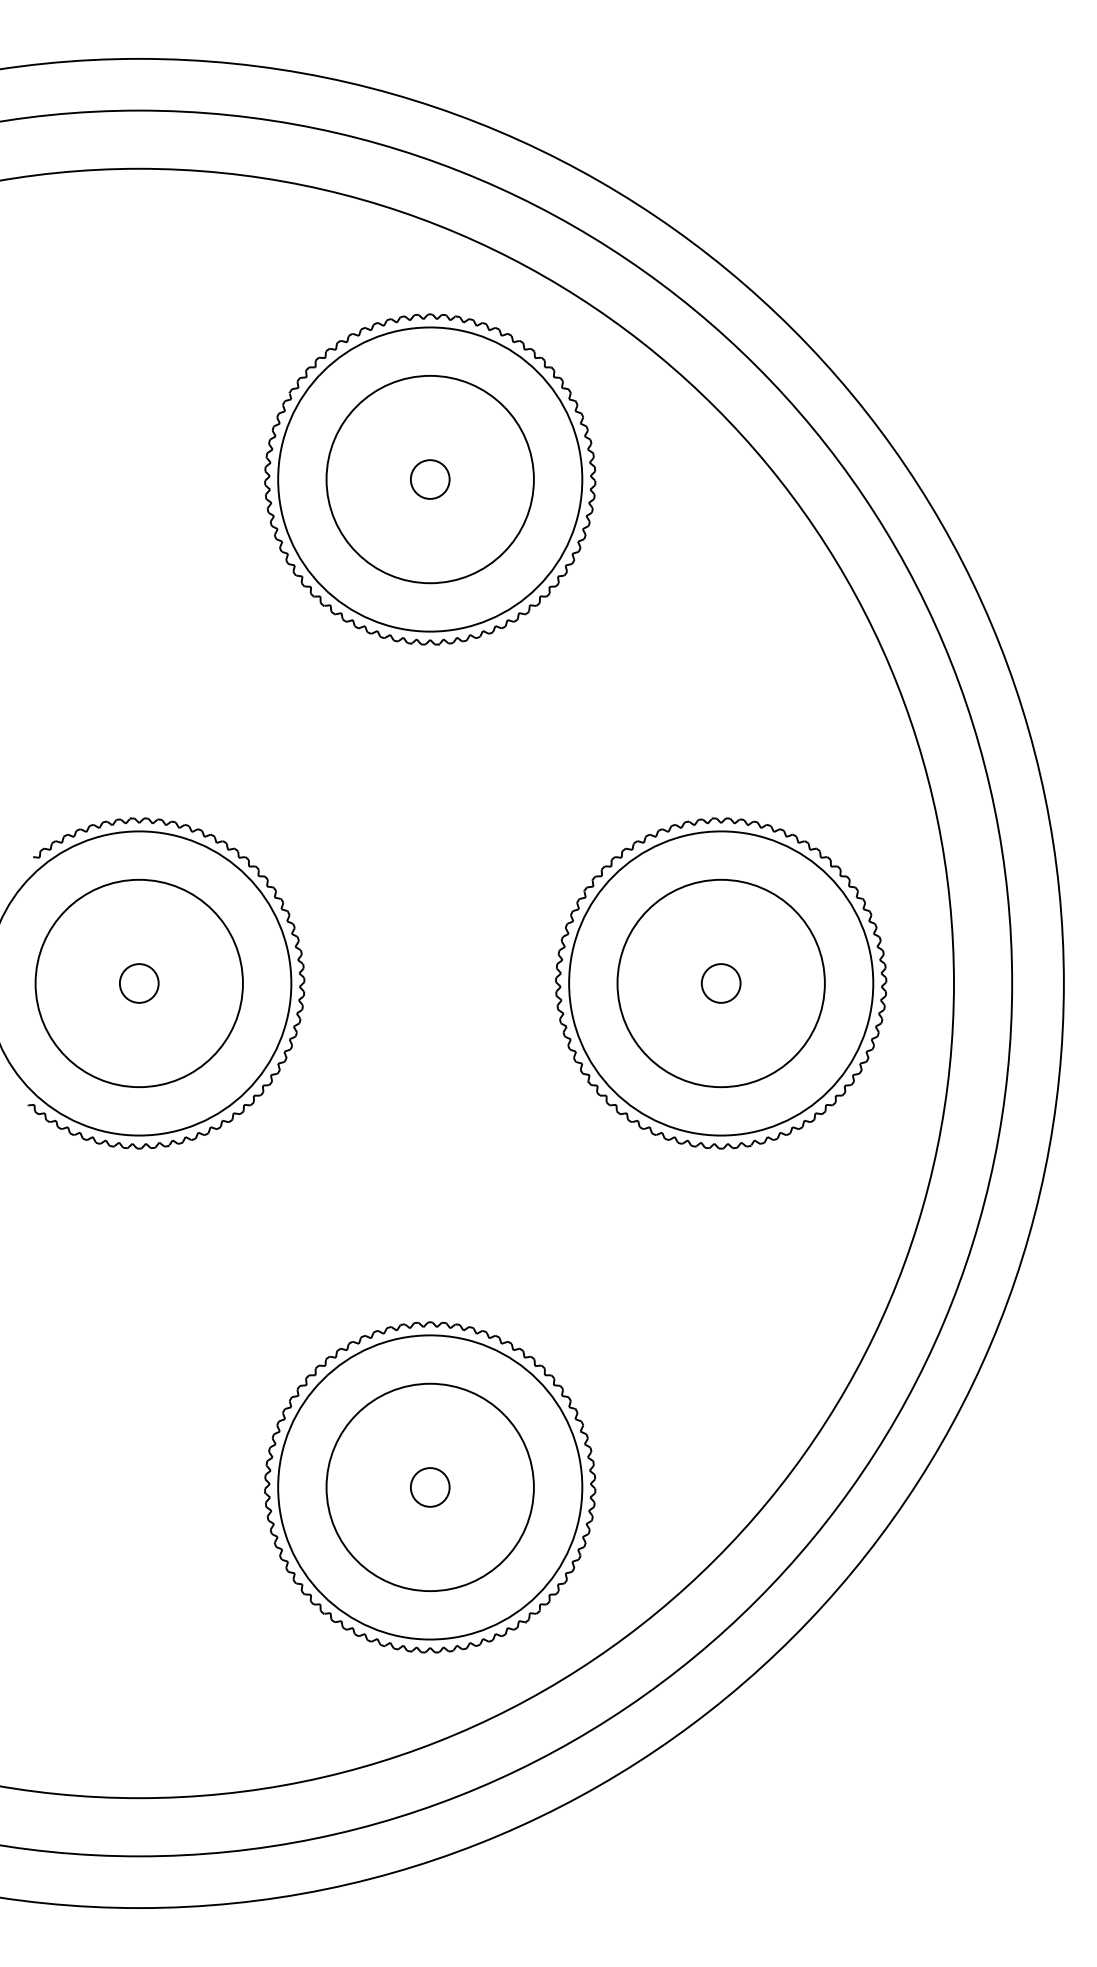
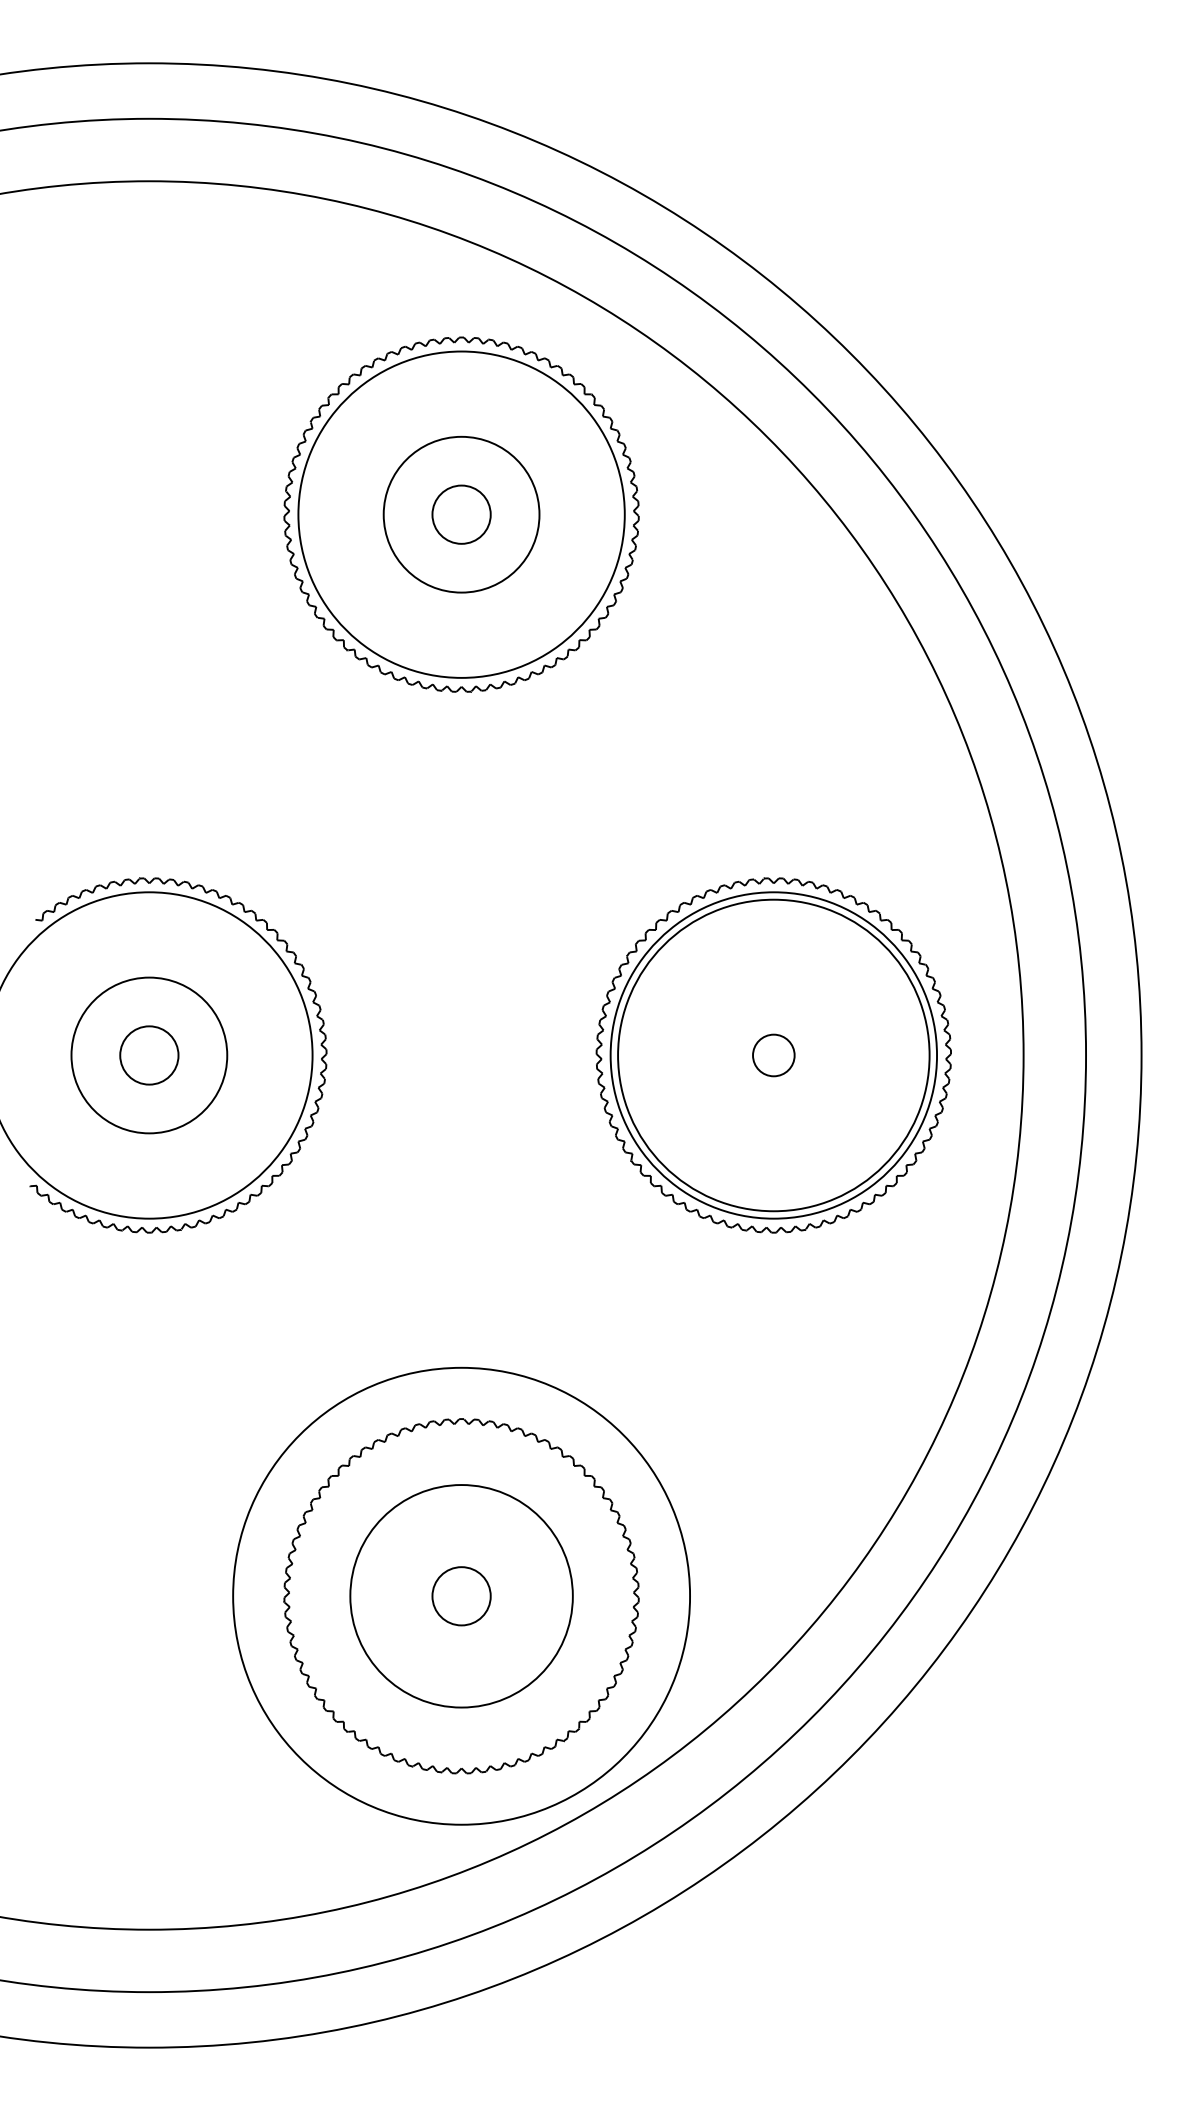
circle: (430, 479) -> (461, 514), size x0.7
circle: (430, 479) -> (461, 514), size x1.4
circle: (139, 983) -> (149, 1055), size x0.7
circle: (139, 983) -> (149, 1055), size x1.4
circle: (720, 983) -> (773, 1055), size x1.4
circle: (430, 1487) -> (461, 1596), size x1.4
circle: (430, 1487) -> (461, 1596), size x1.4

